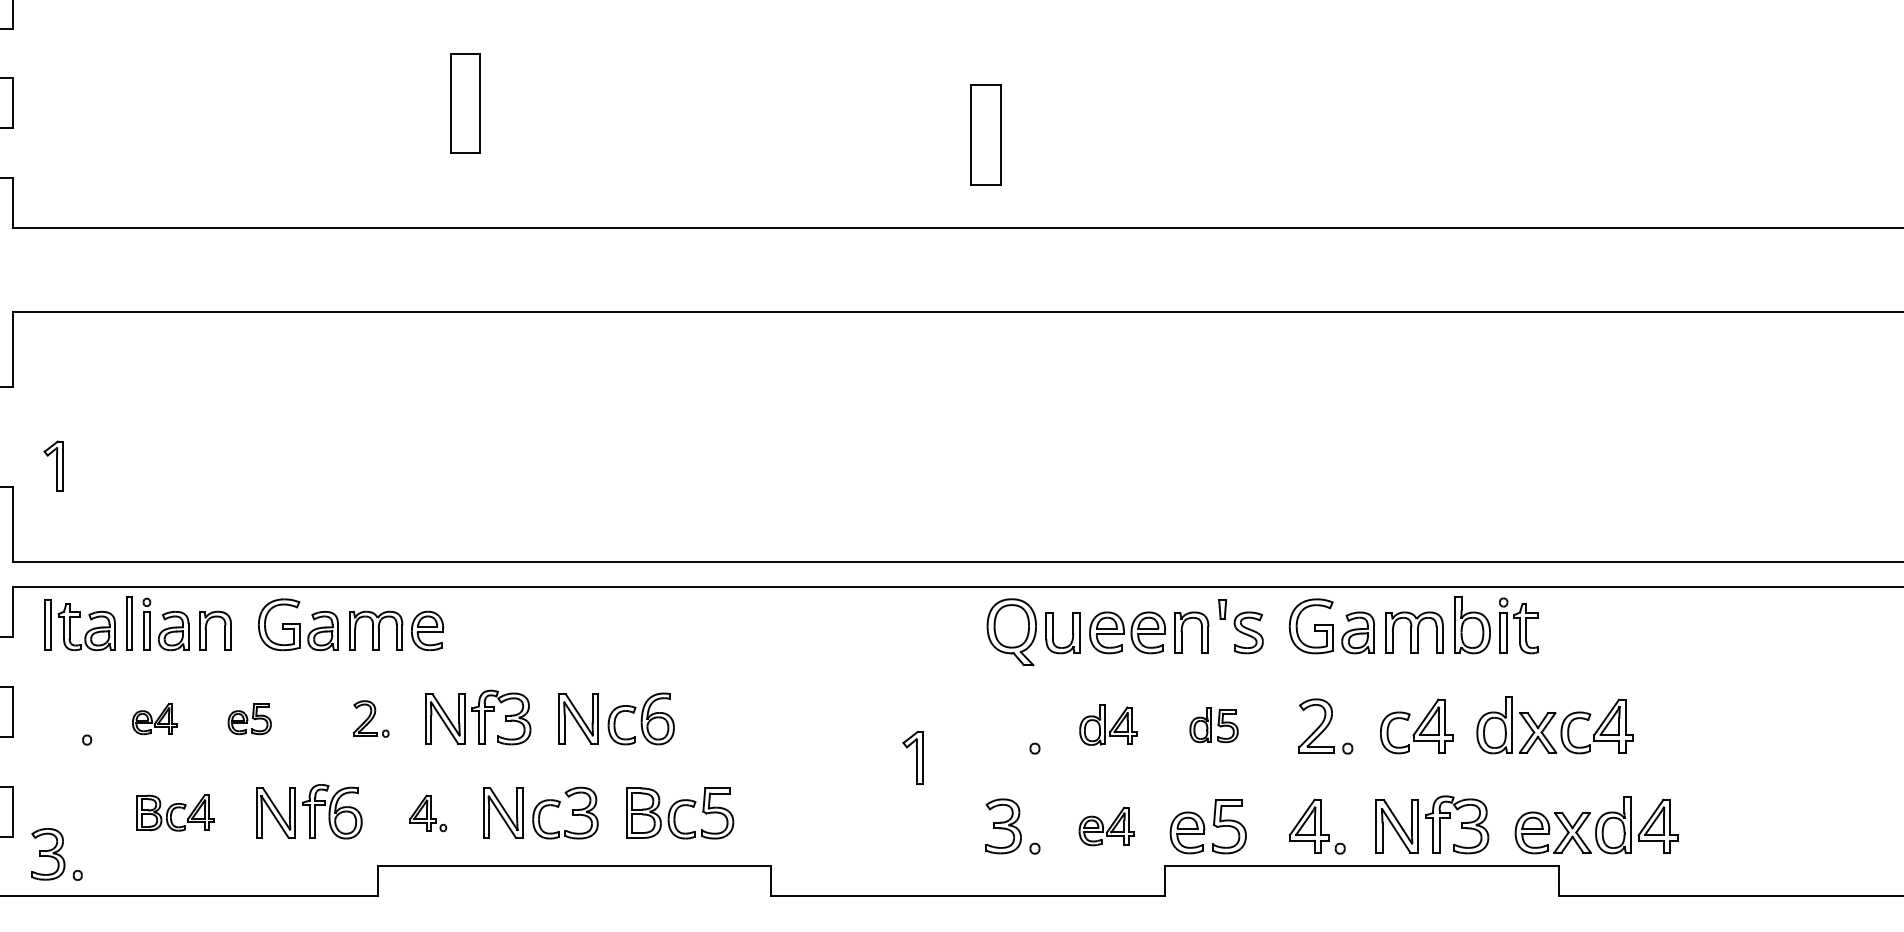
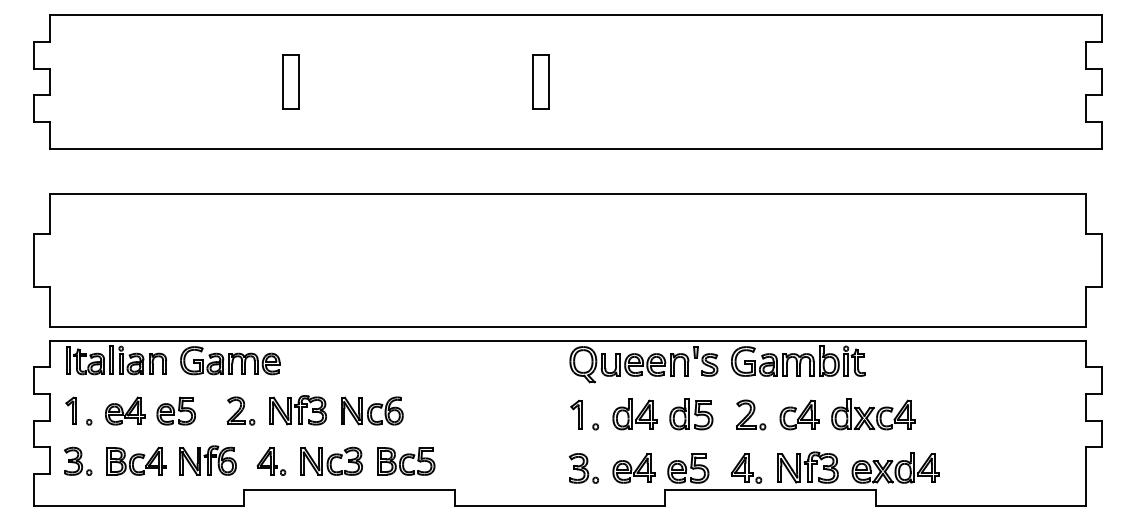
part: (985, 134) -> (540, 81), moved
part: (52, 465) -> (70, 410), moved
part: (154, 717) -> (125, 410), size x1.67
part: (248, 717) -> (175, 410), size x1.67
part: (370, 717) -> (240, 410), size x1.43
part: (1107, 725) -> (634, 414), size x1.43
part: (1214, 725) -> (691, 414), size x1.67
part: (912, 757) -> (576, 414), moved
part: (175, 811) -> (136, 460), size x1.43
part: (428, 813) -> (271, 461), size x1.43
part: (1105, 826) -> (633, 468), size x1.43
part: (57, 852) -> (78, 460), moved

